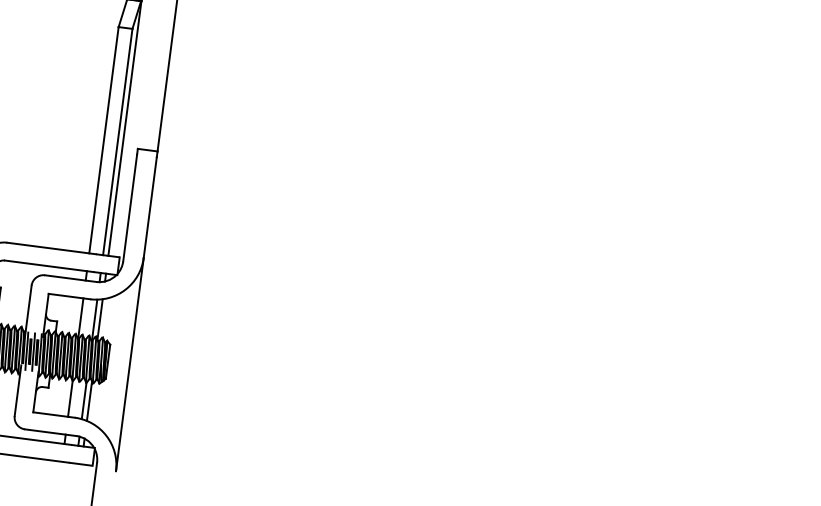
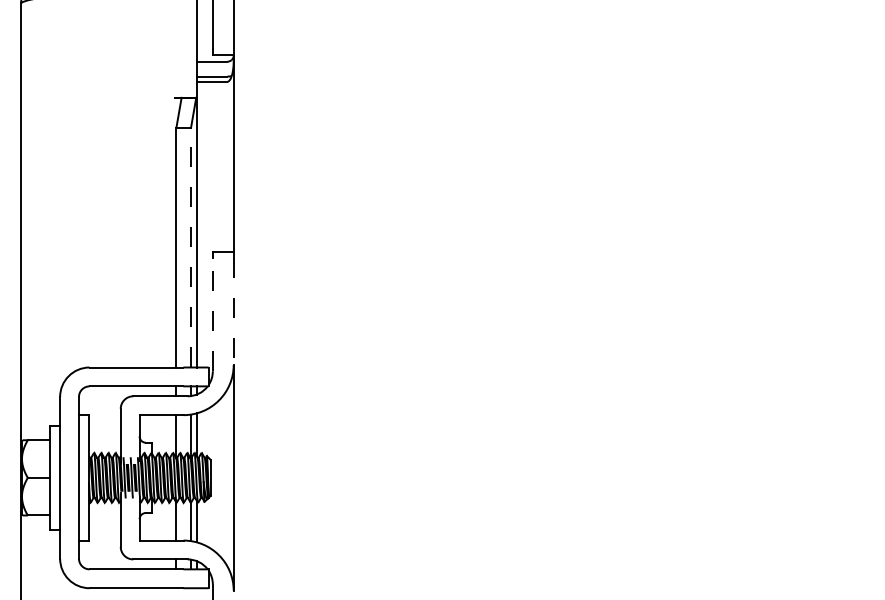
line: (118, 141) -> (191, 247), solid -> dashed
line: (129, 207) -> (212, 314), solid -> dashed
line: (149, 208) -> (233, 312), solid -> dashed

